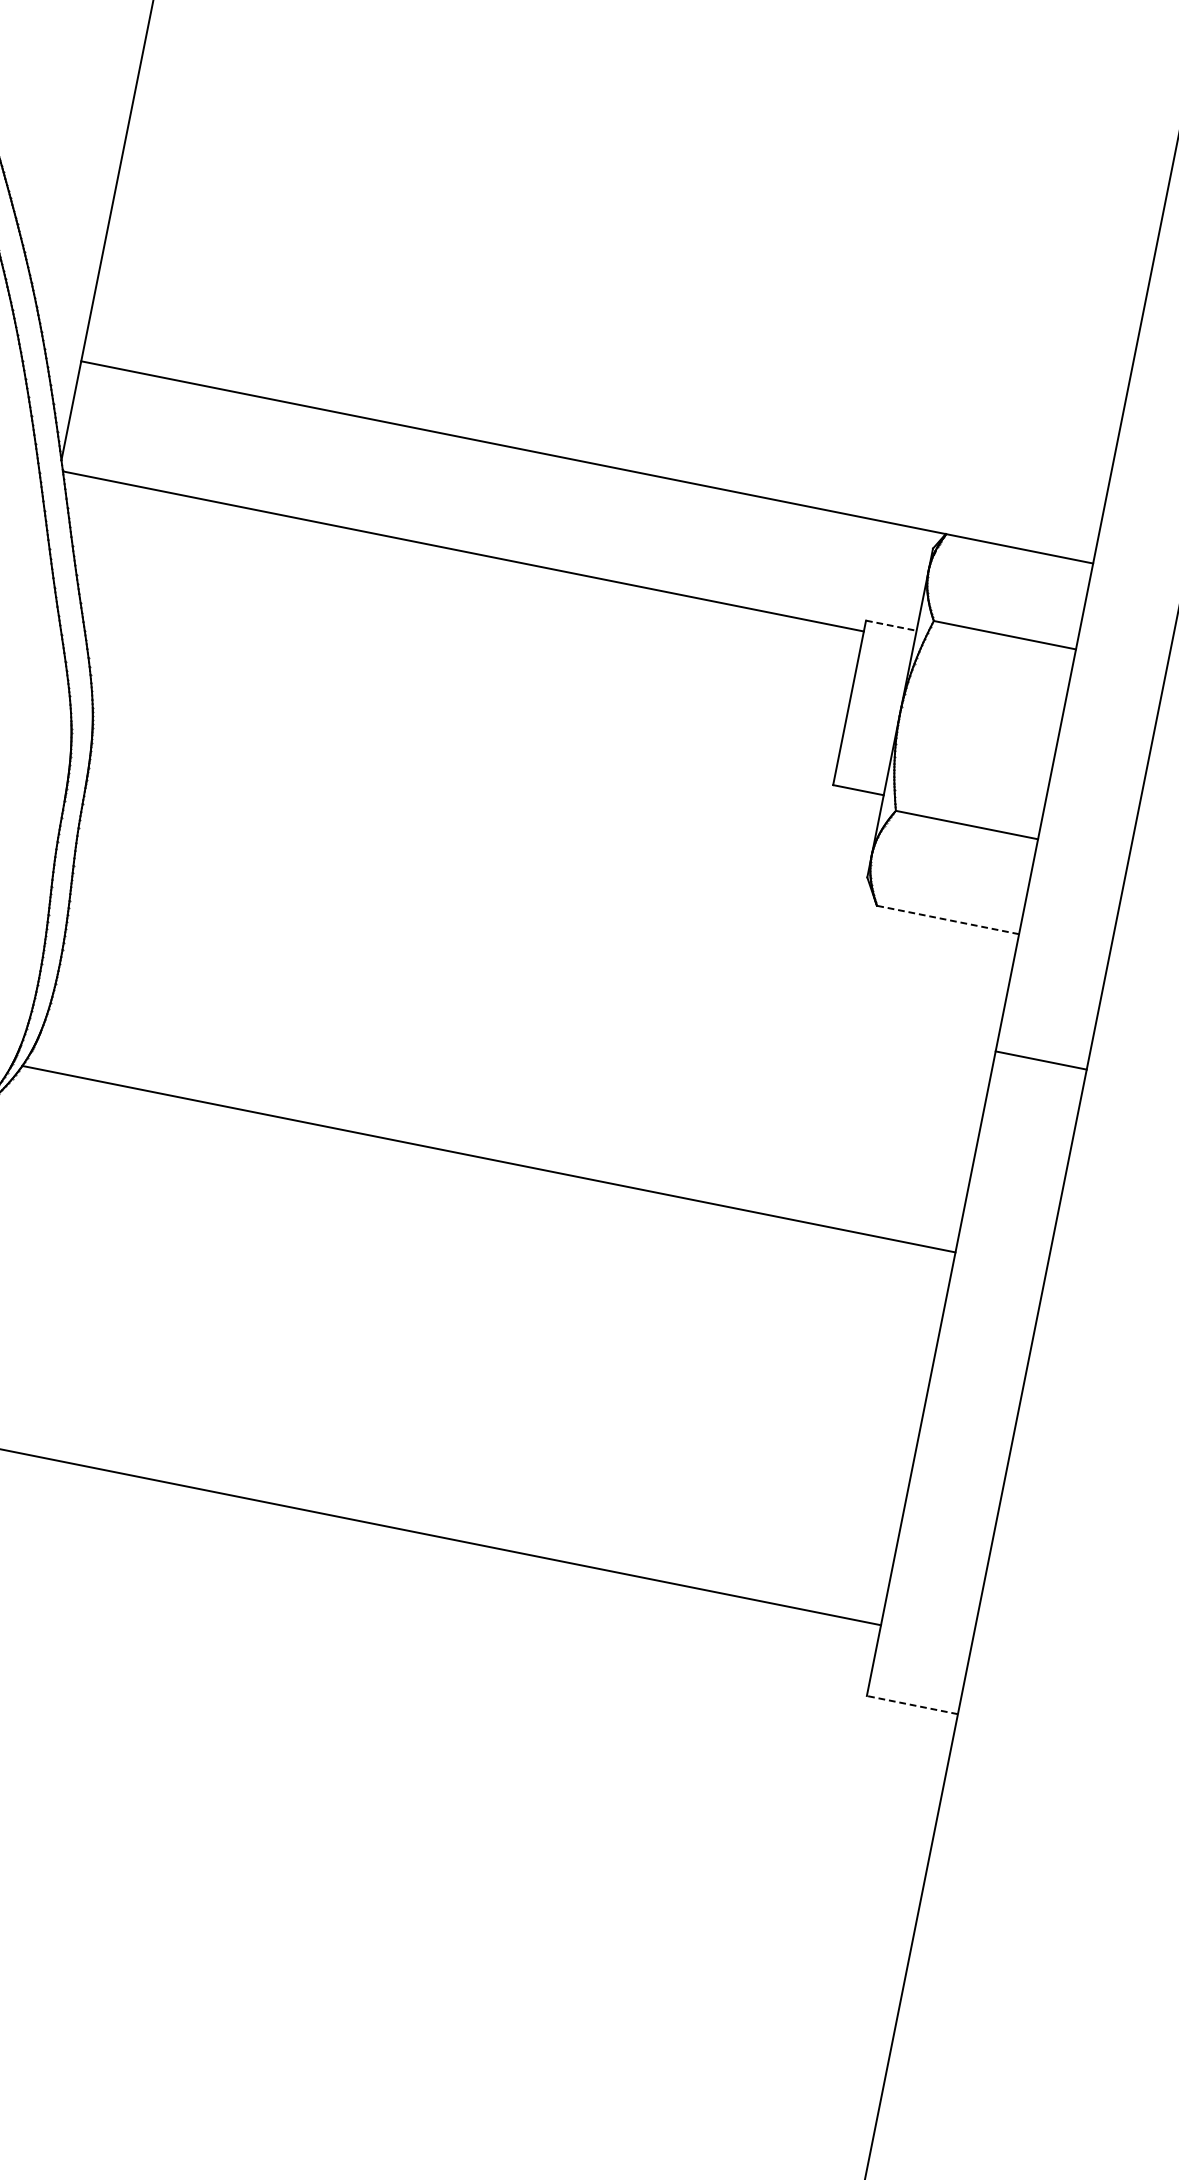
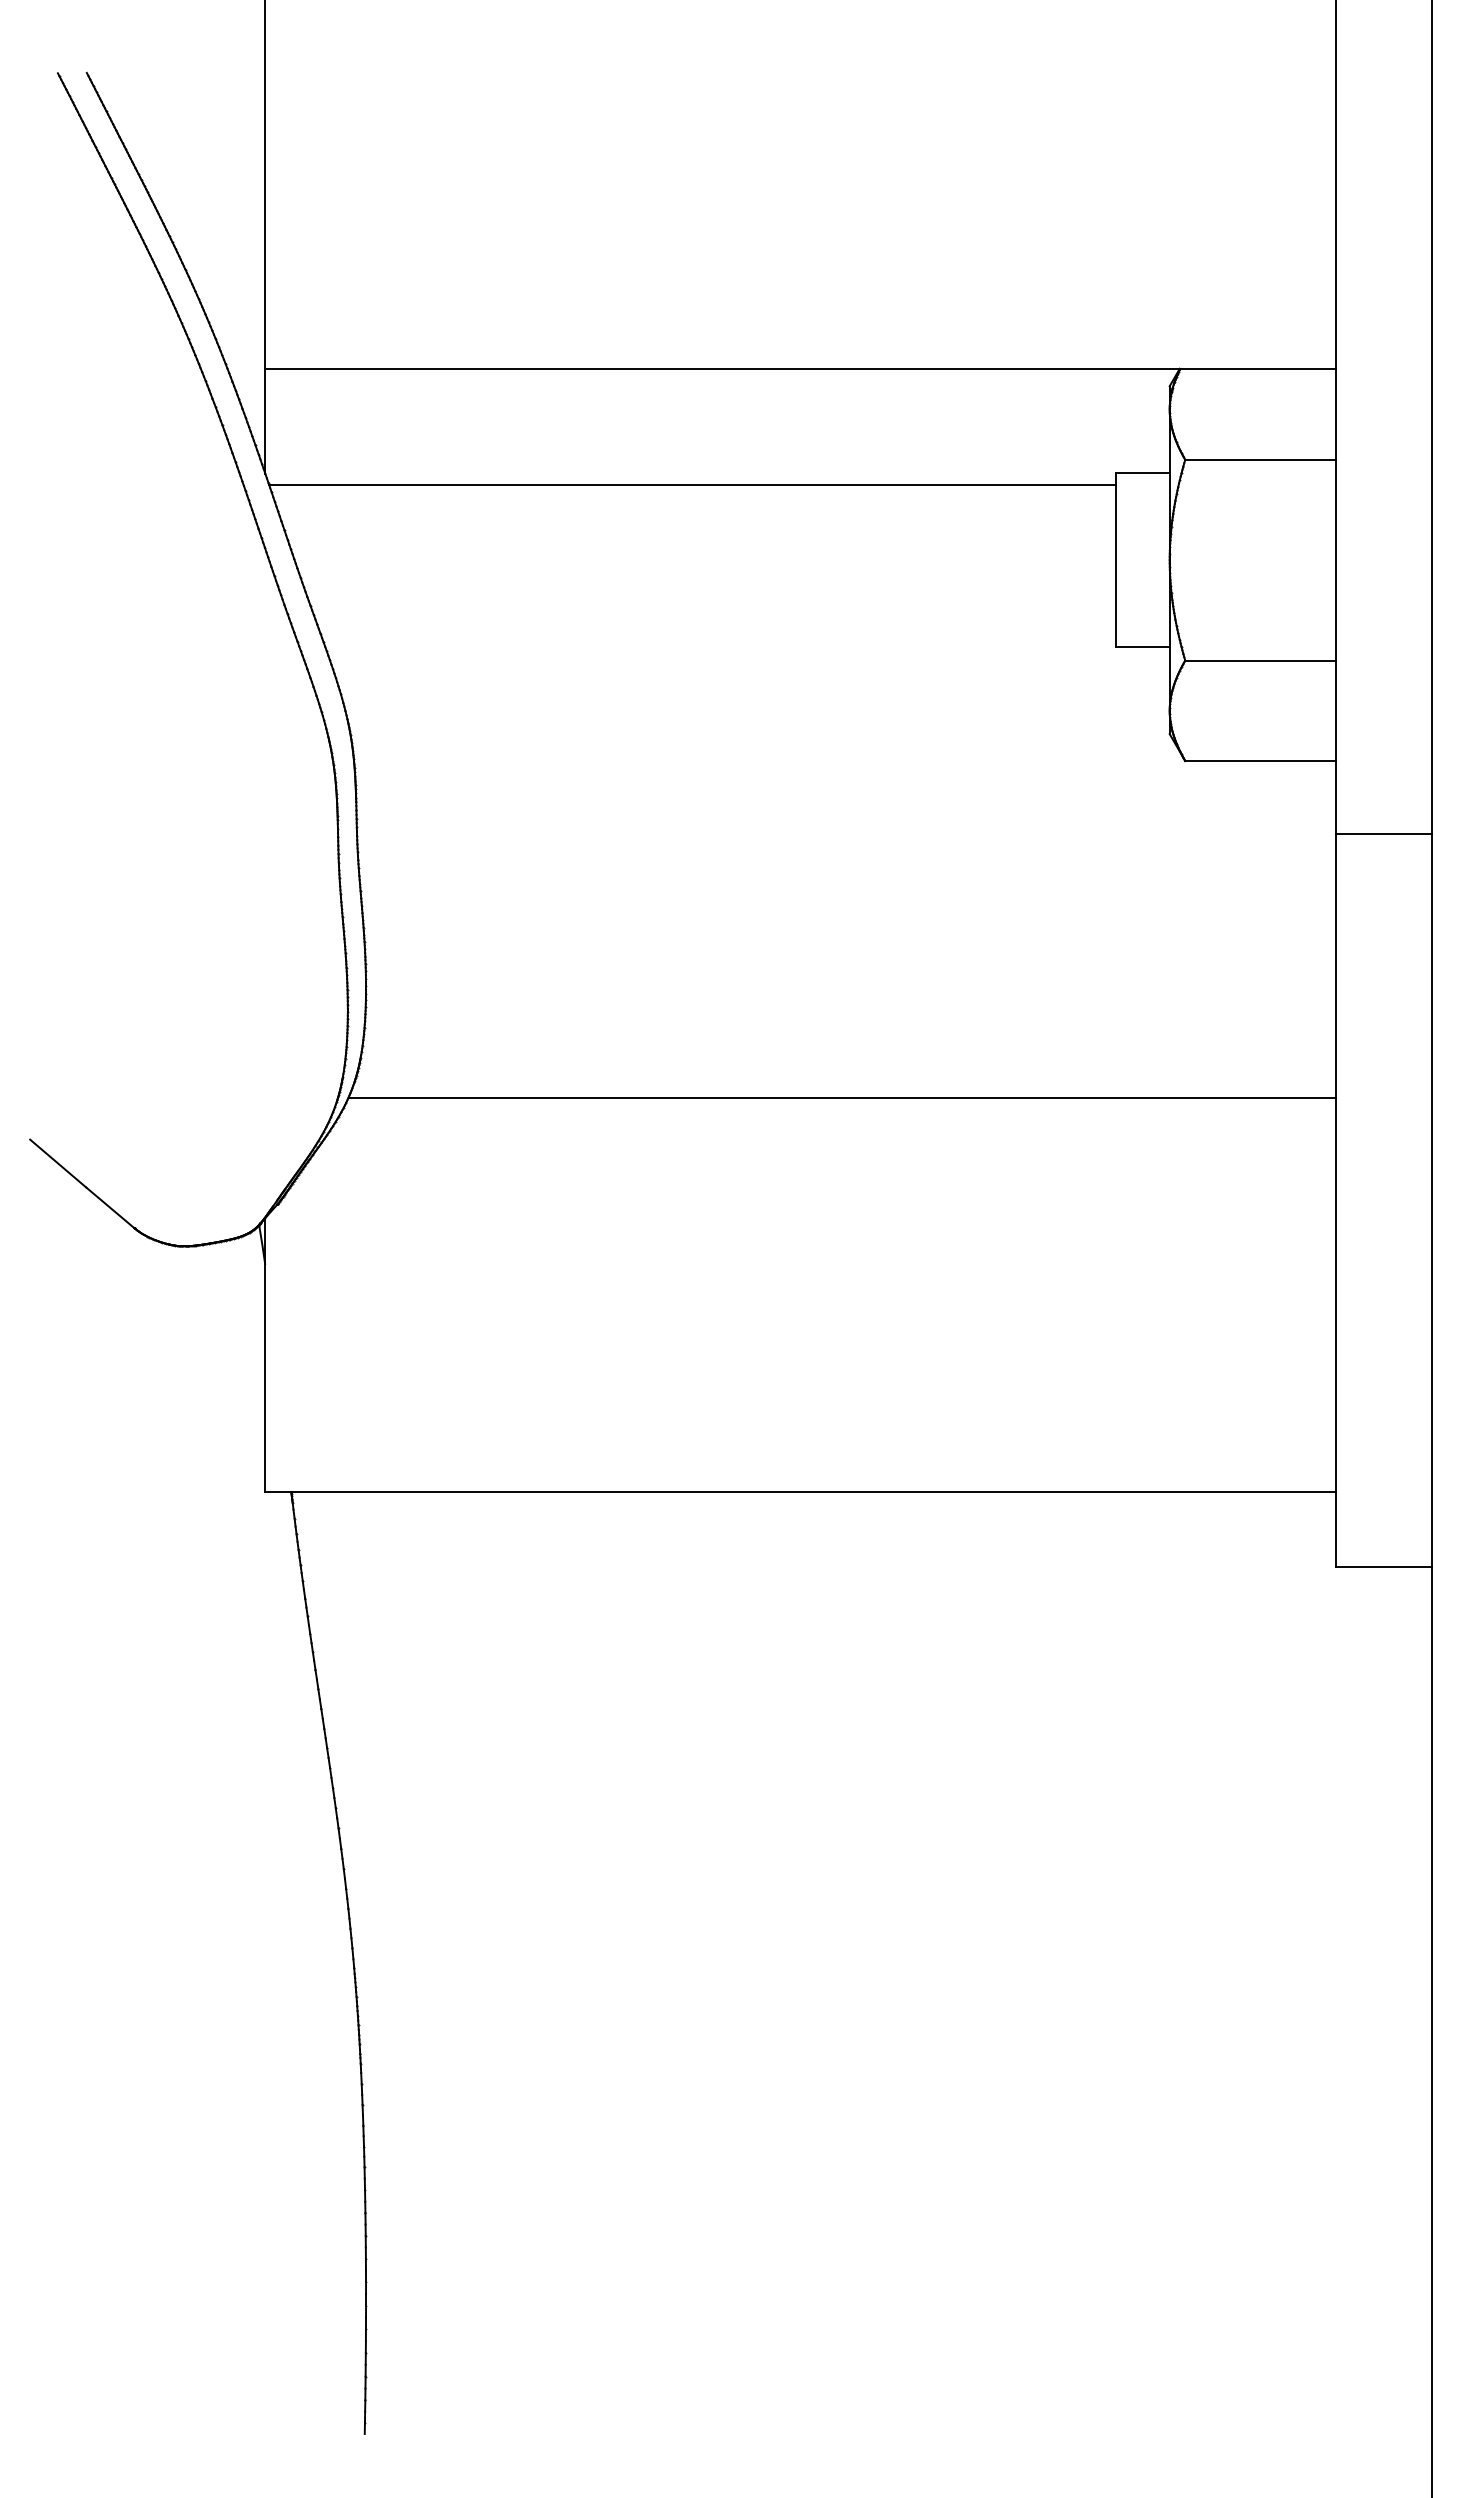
line: (890, 625) -> (1142, 473), dashed -> solid
line: (947, 920) -> (1259, 761), dashed -> solid
line: (1041, 1059) -> (1383, 833), moved
line: (912, 1704) -> (1383, 1566), dashed -> solid

